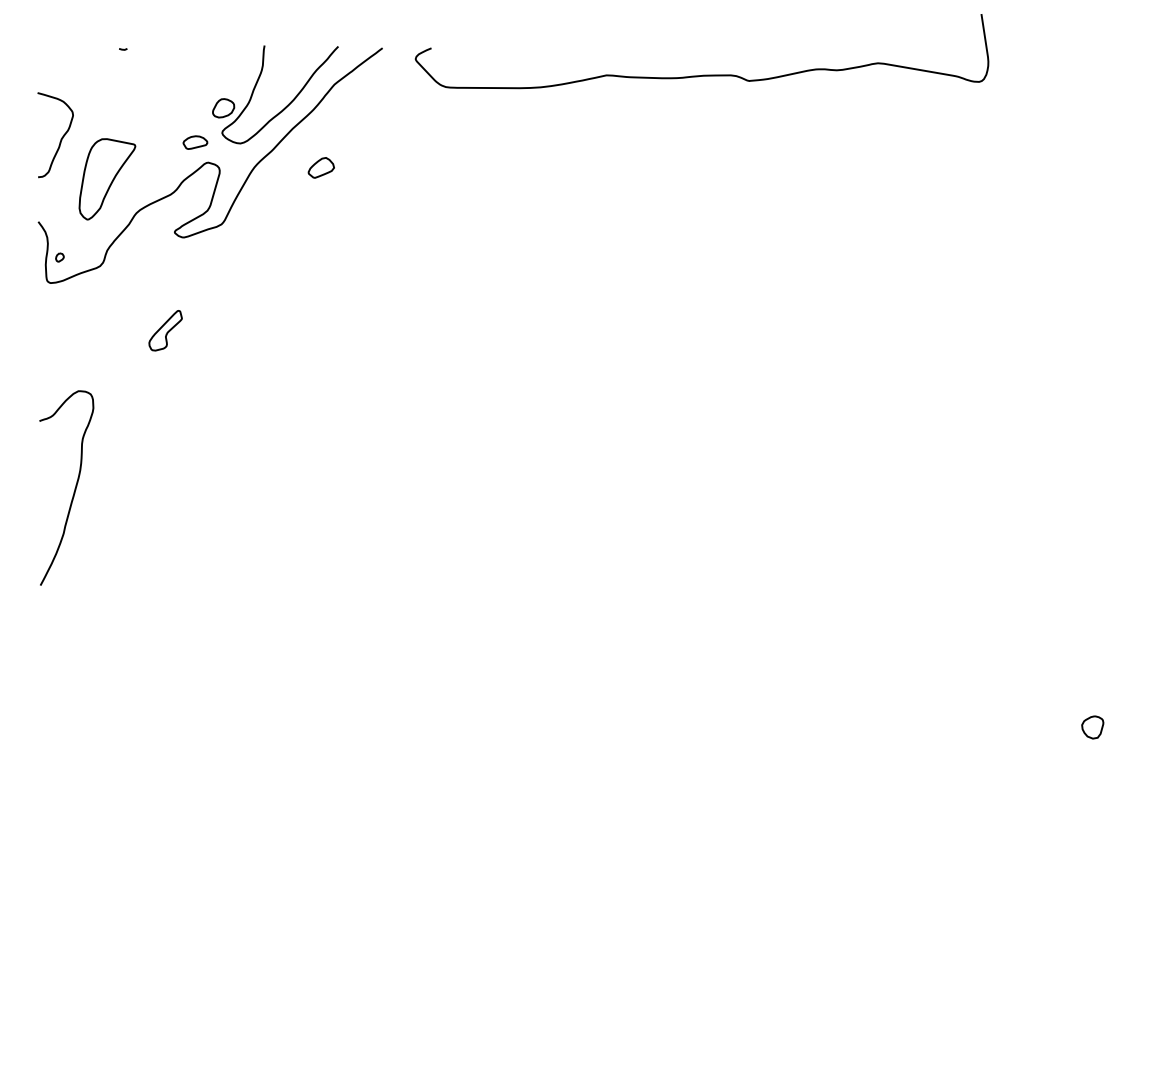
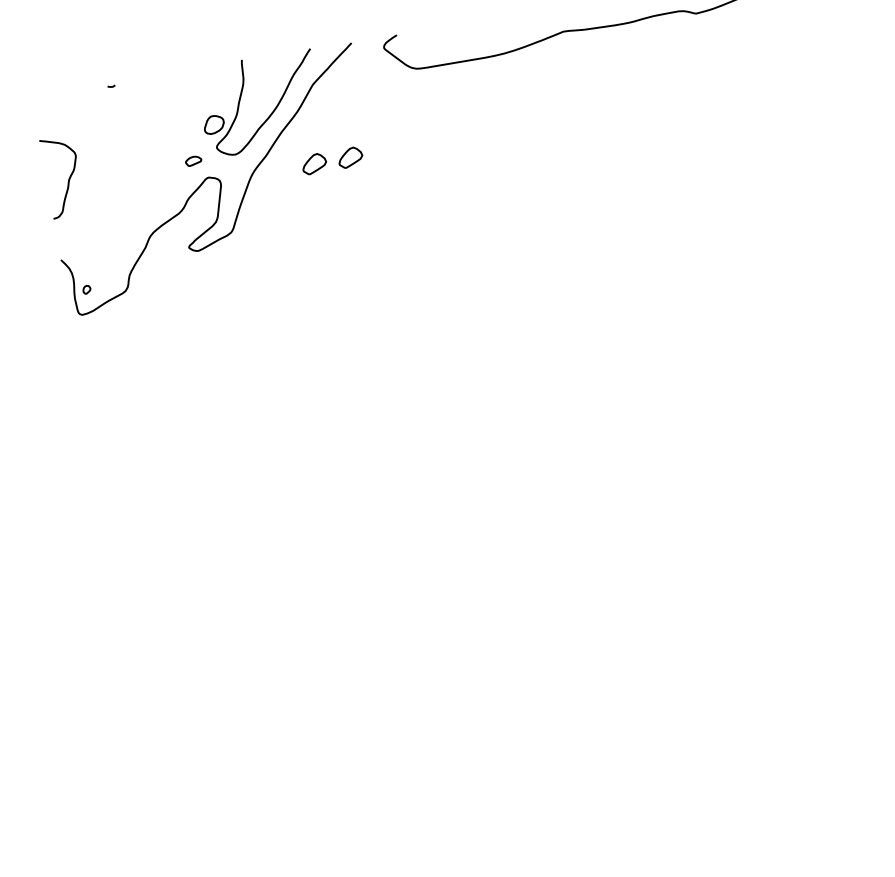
part: (195, 142) -> (193, 160), size x0.7
part: (359, 167) -> (349, 157), added
part: (107, 179) -> (118, 209), removed
part: (165, 330) -> (196, 340), removed
curve: (74, 488) -> (138, 501), removed

